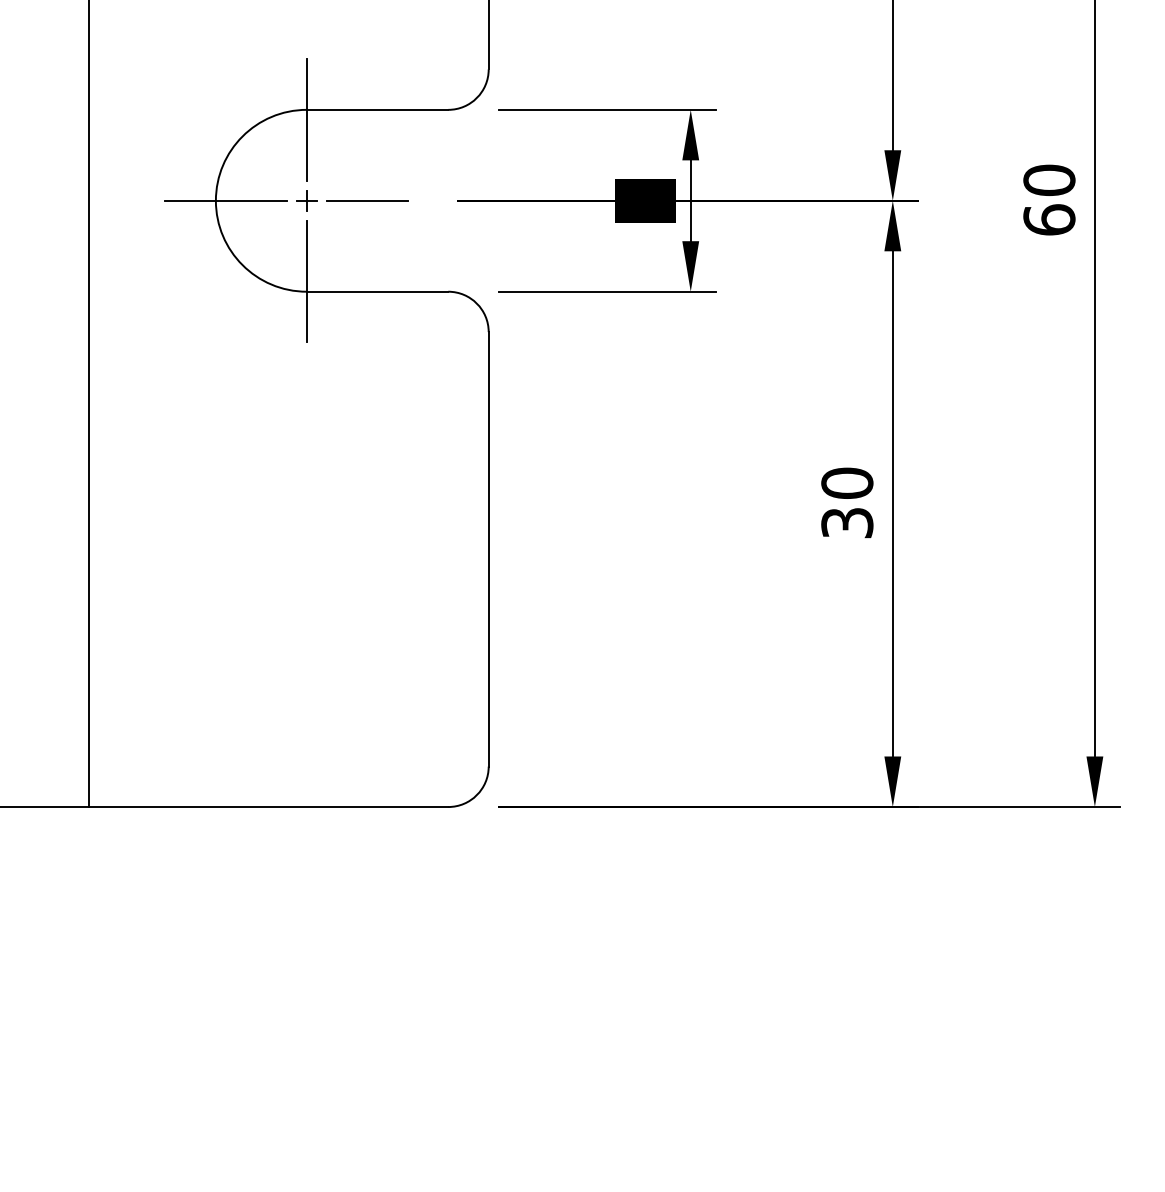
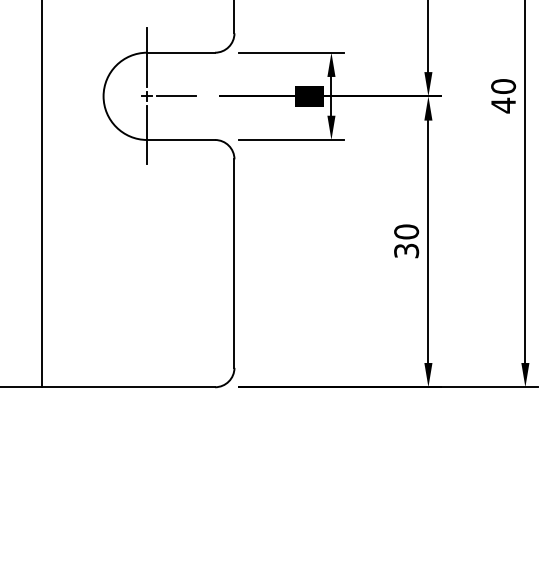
line: (226, 201) -> (108, 96), removed
text: (1049, 219) -> (503, 105), 60 -> 40

